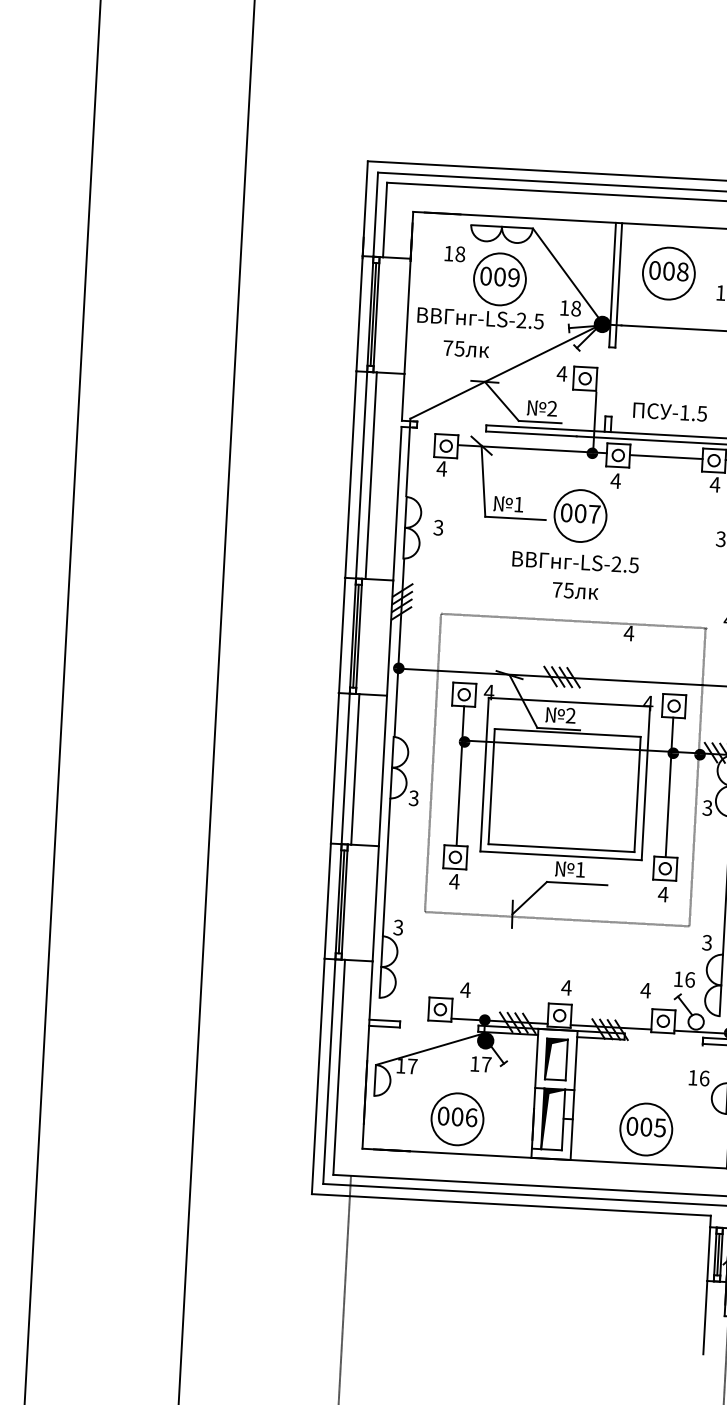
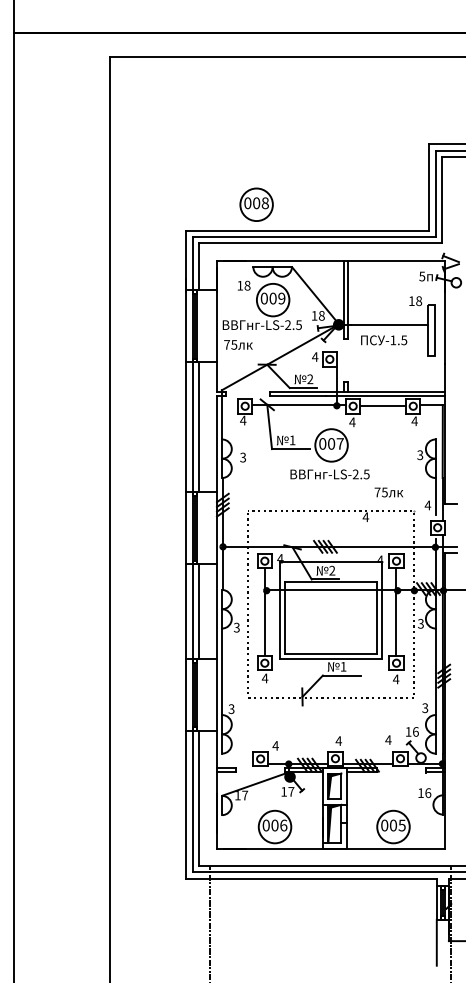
part: (668, 273) -> (256, 204), moved
text: (466, 348) -> (238, 344), moved
text: (670, 412) -> (384, 340), moved
text: (574, 590) -> (388, 492), moved

